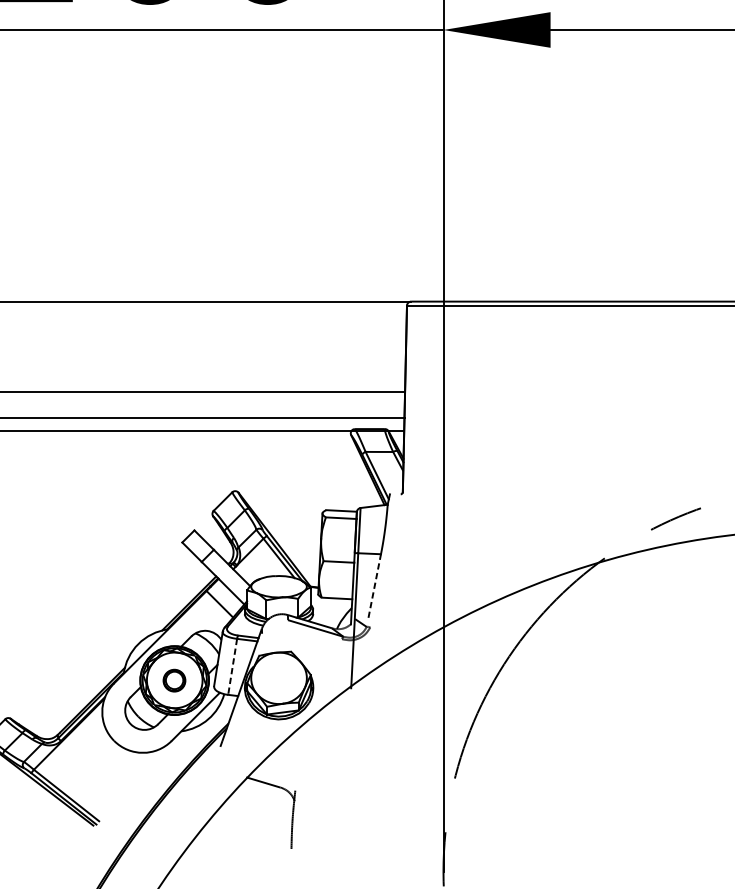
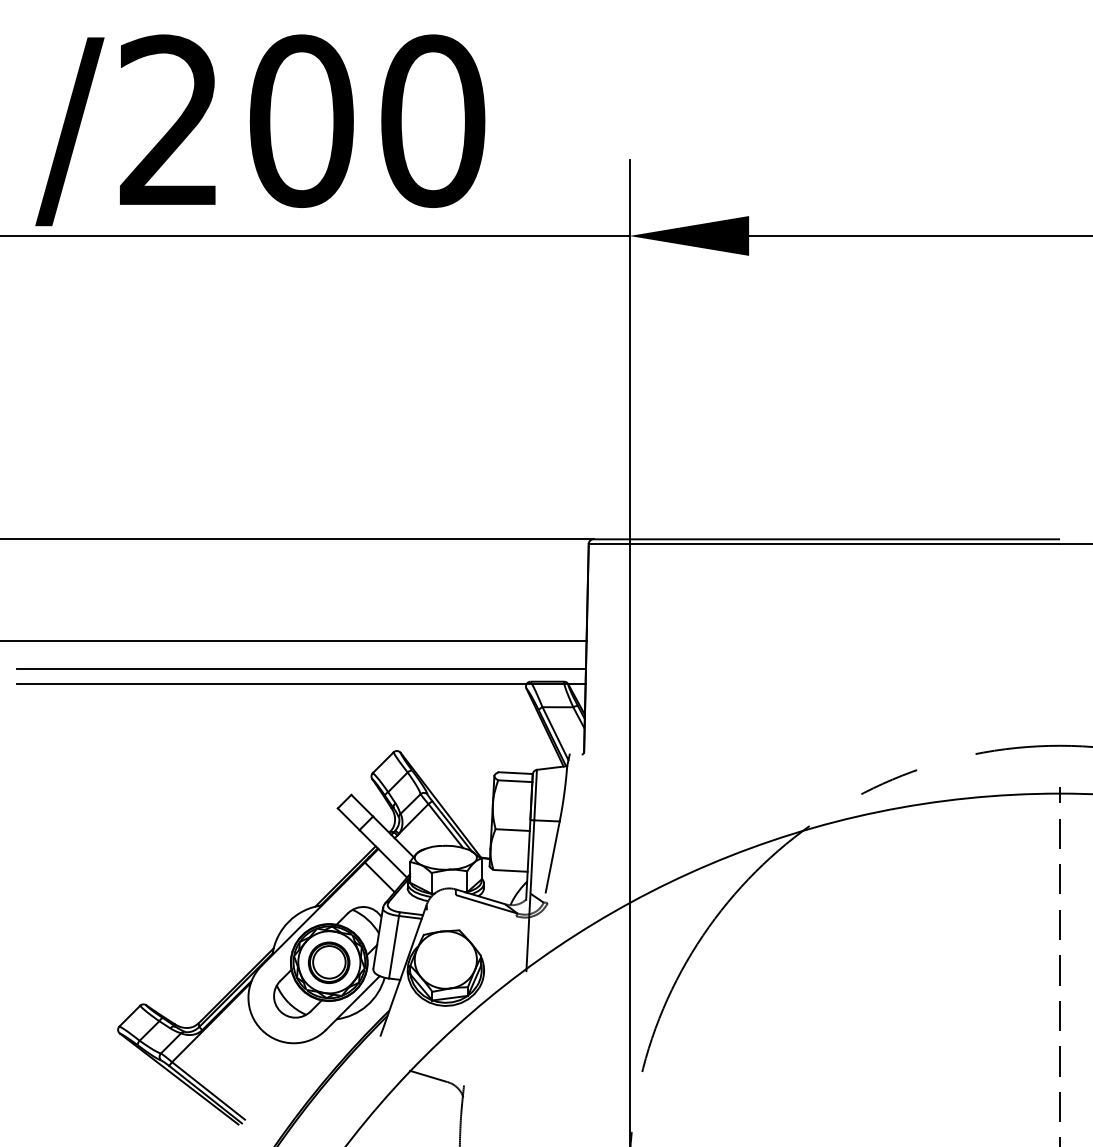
line: (374, 585) -> (552, 856), dashed -> solid
line: (233, 667) -> (394, 947), dashed -> solid
part: (173, 680) -> (328, 962), size x1.67

